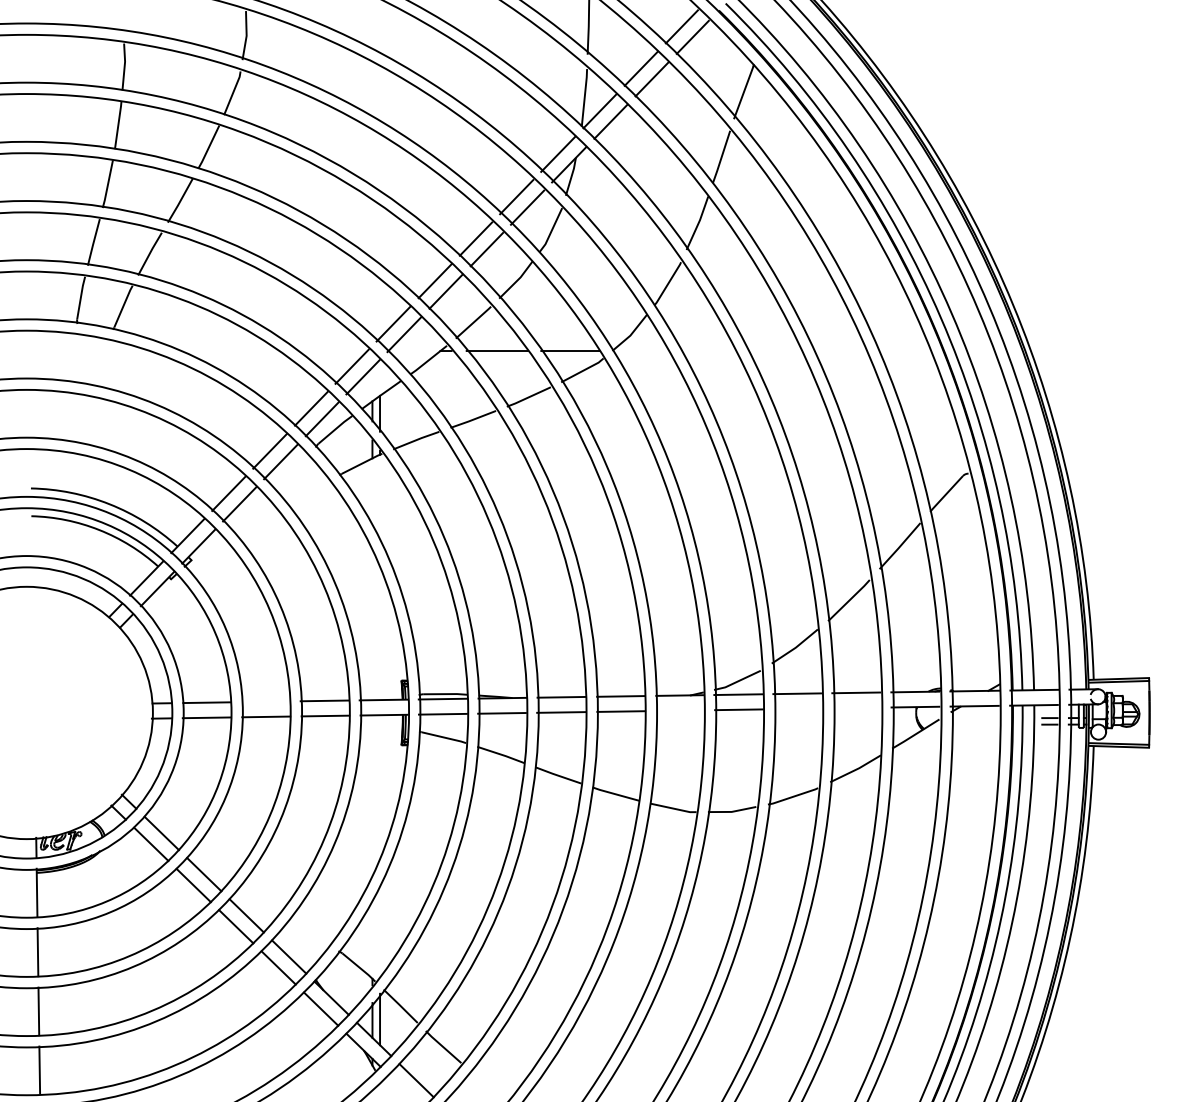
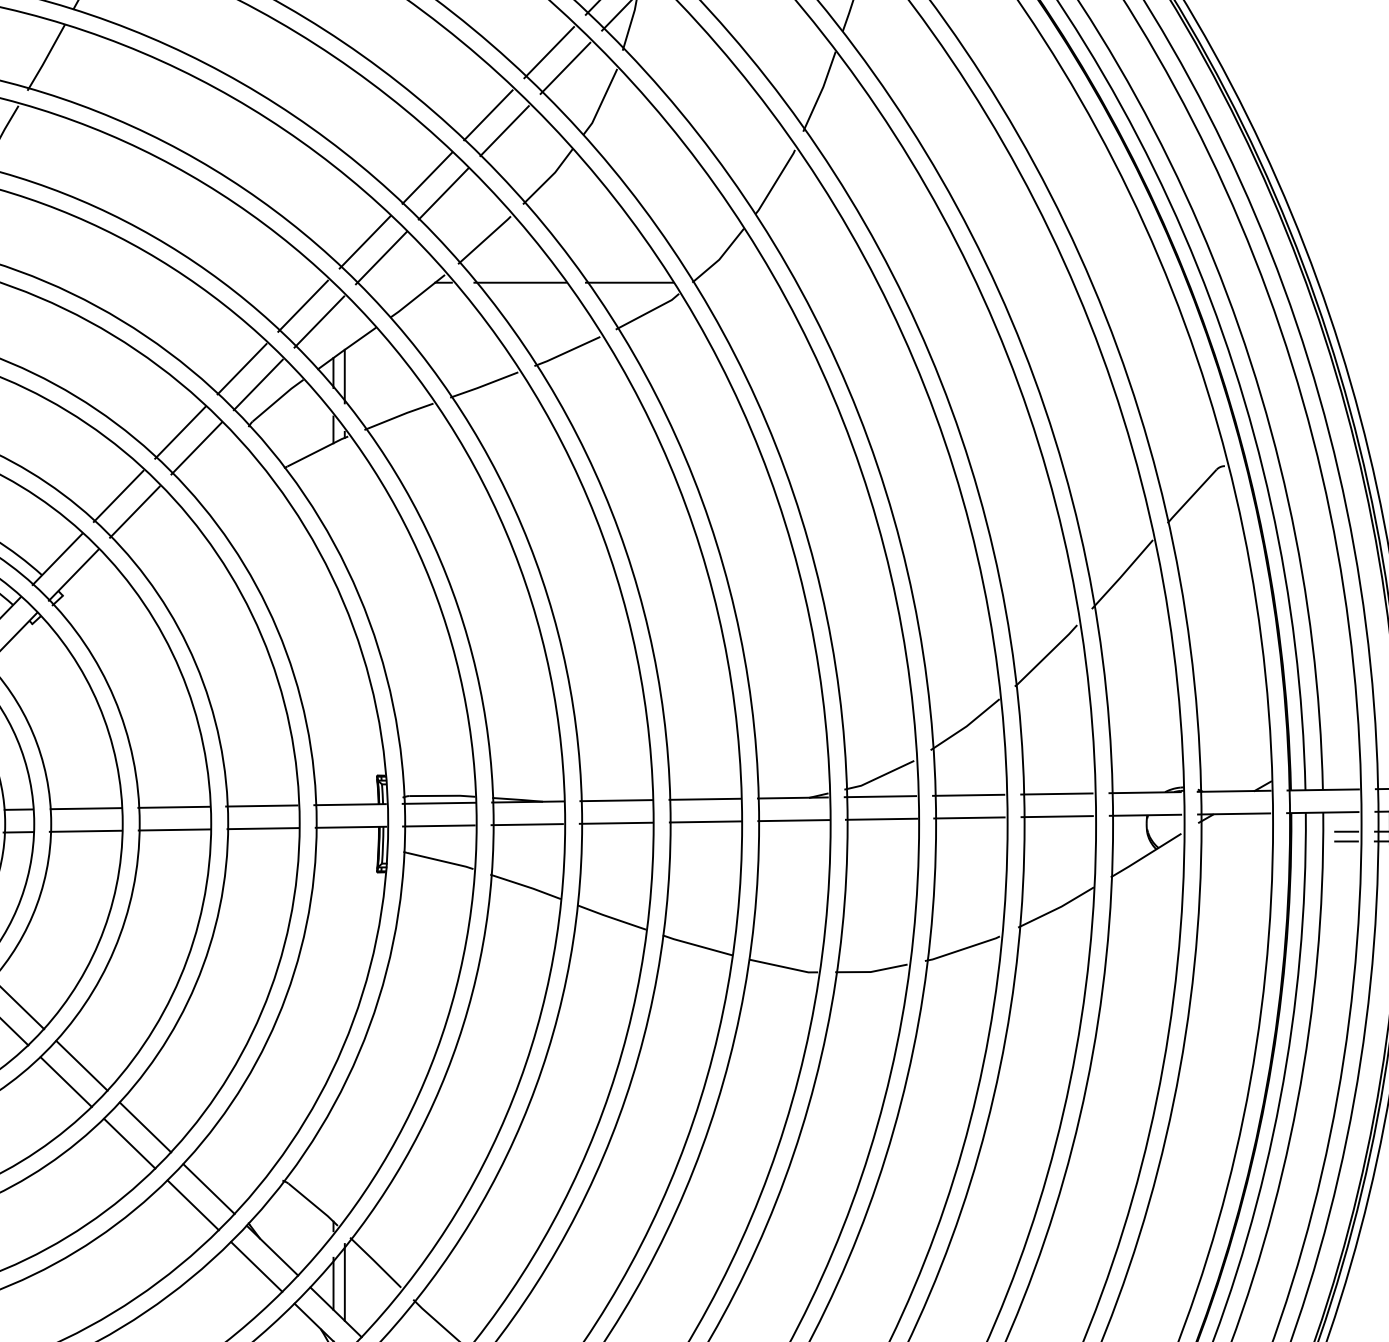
line: (265, 701) -> (173, 806), added
line: (856, 707) -> (1057, 815), added
line: (797, 708) -> (969, 817), added
line: (679, 710) -> (792, 820), added

